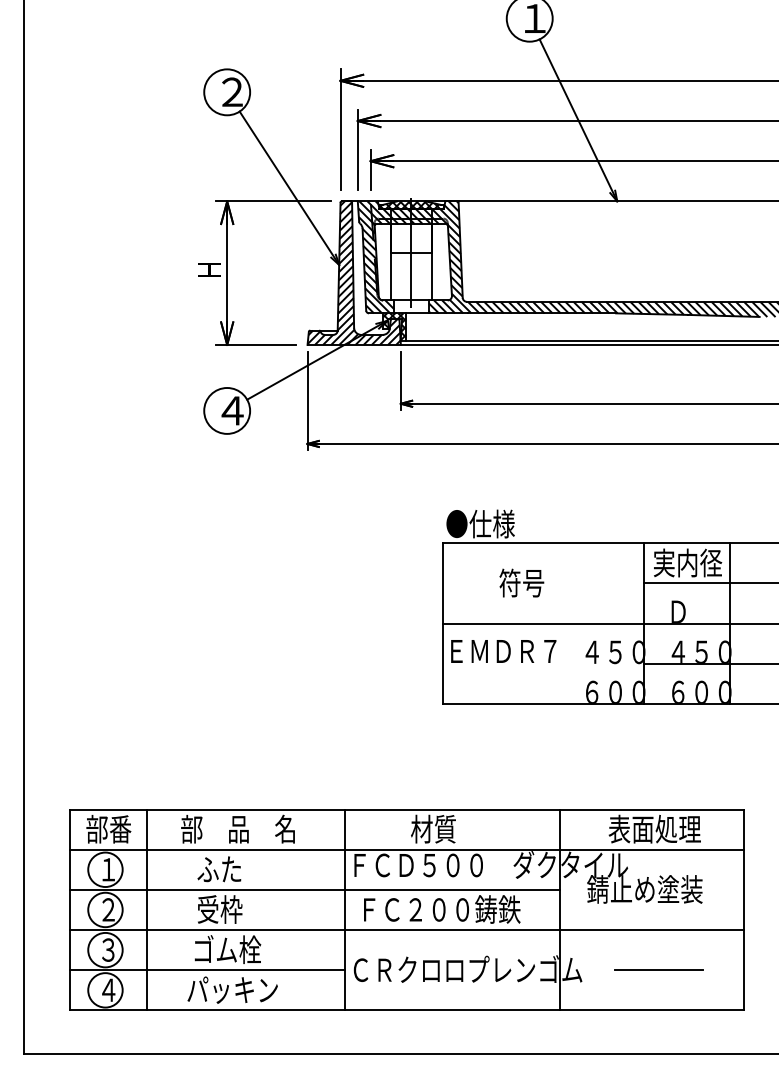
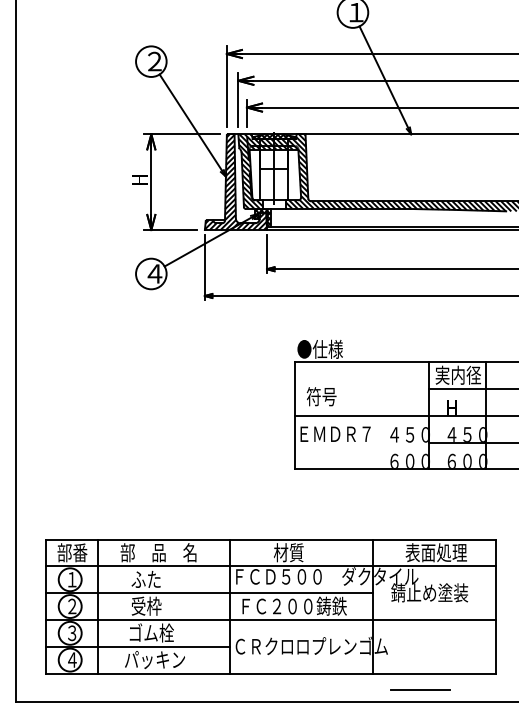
text: (521, 582) -> (321, 396), moved
text: (677, 611) -> (451, 407), Ｄ -> Ｈ
line: (658, 969) -> (420, 689), moved

